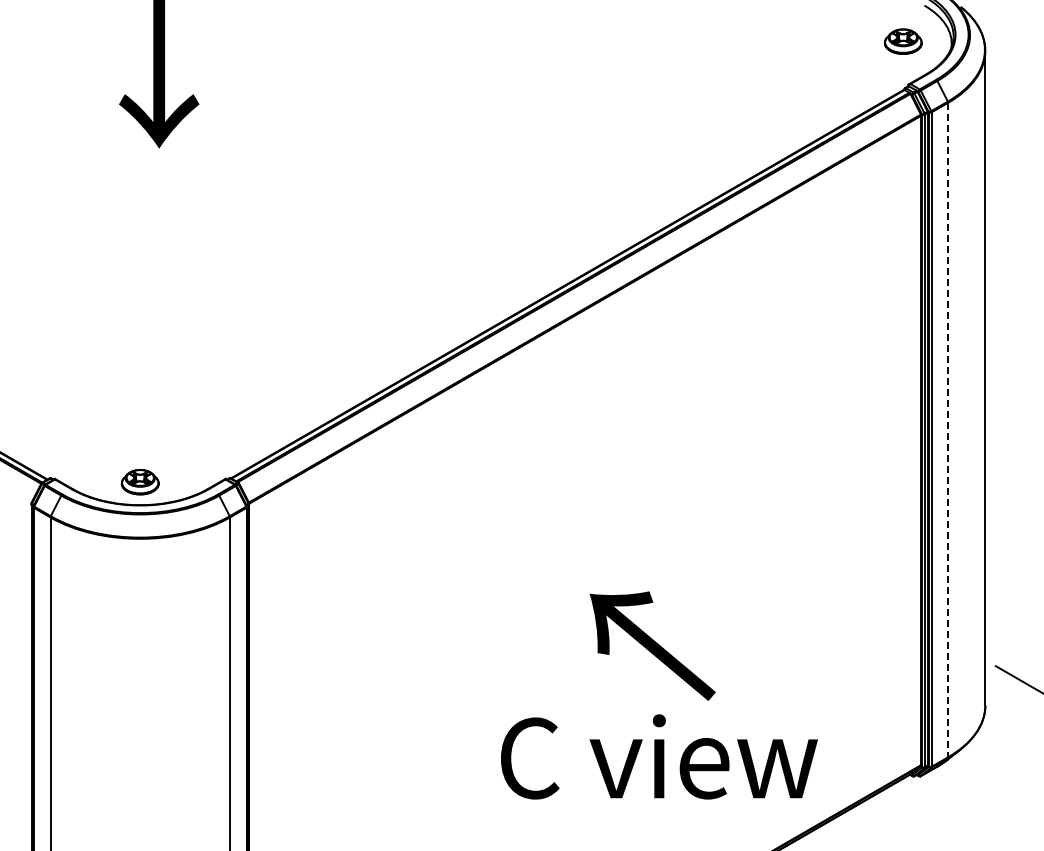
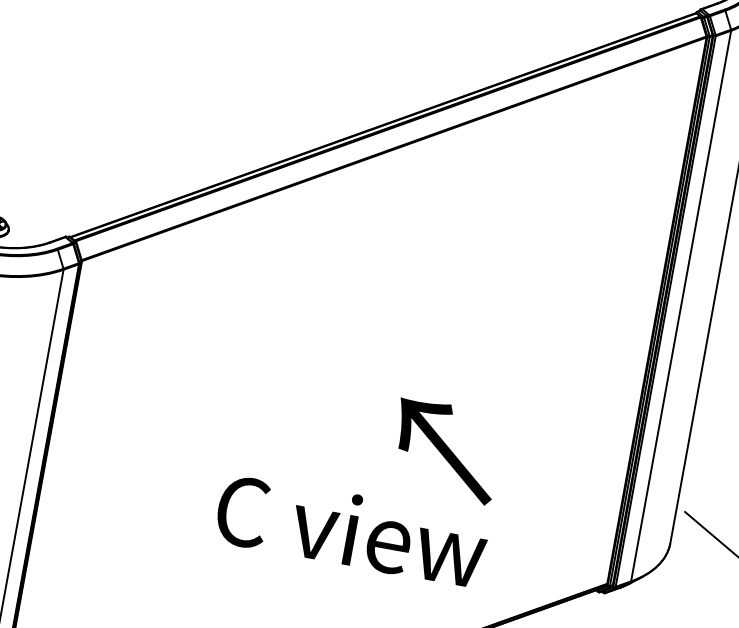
line: (948, 430) -> (681, 306), dashed -> solid
text: (652, 645) -> (445, 450), moved
text: (659, 756) -> (352, 530), moved

